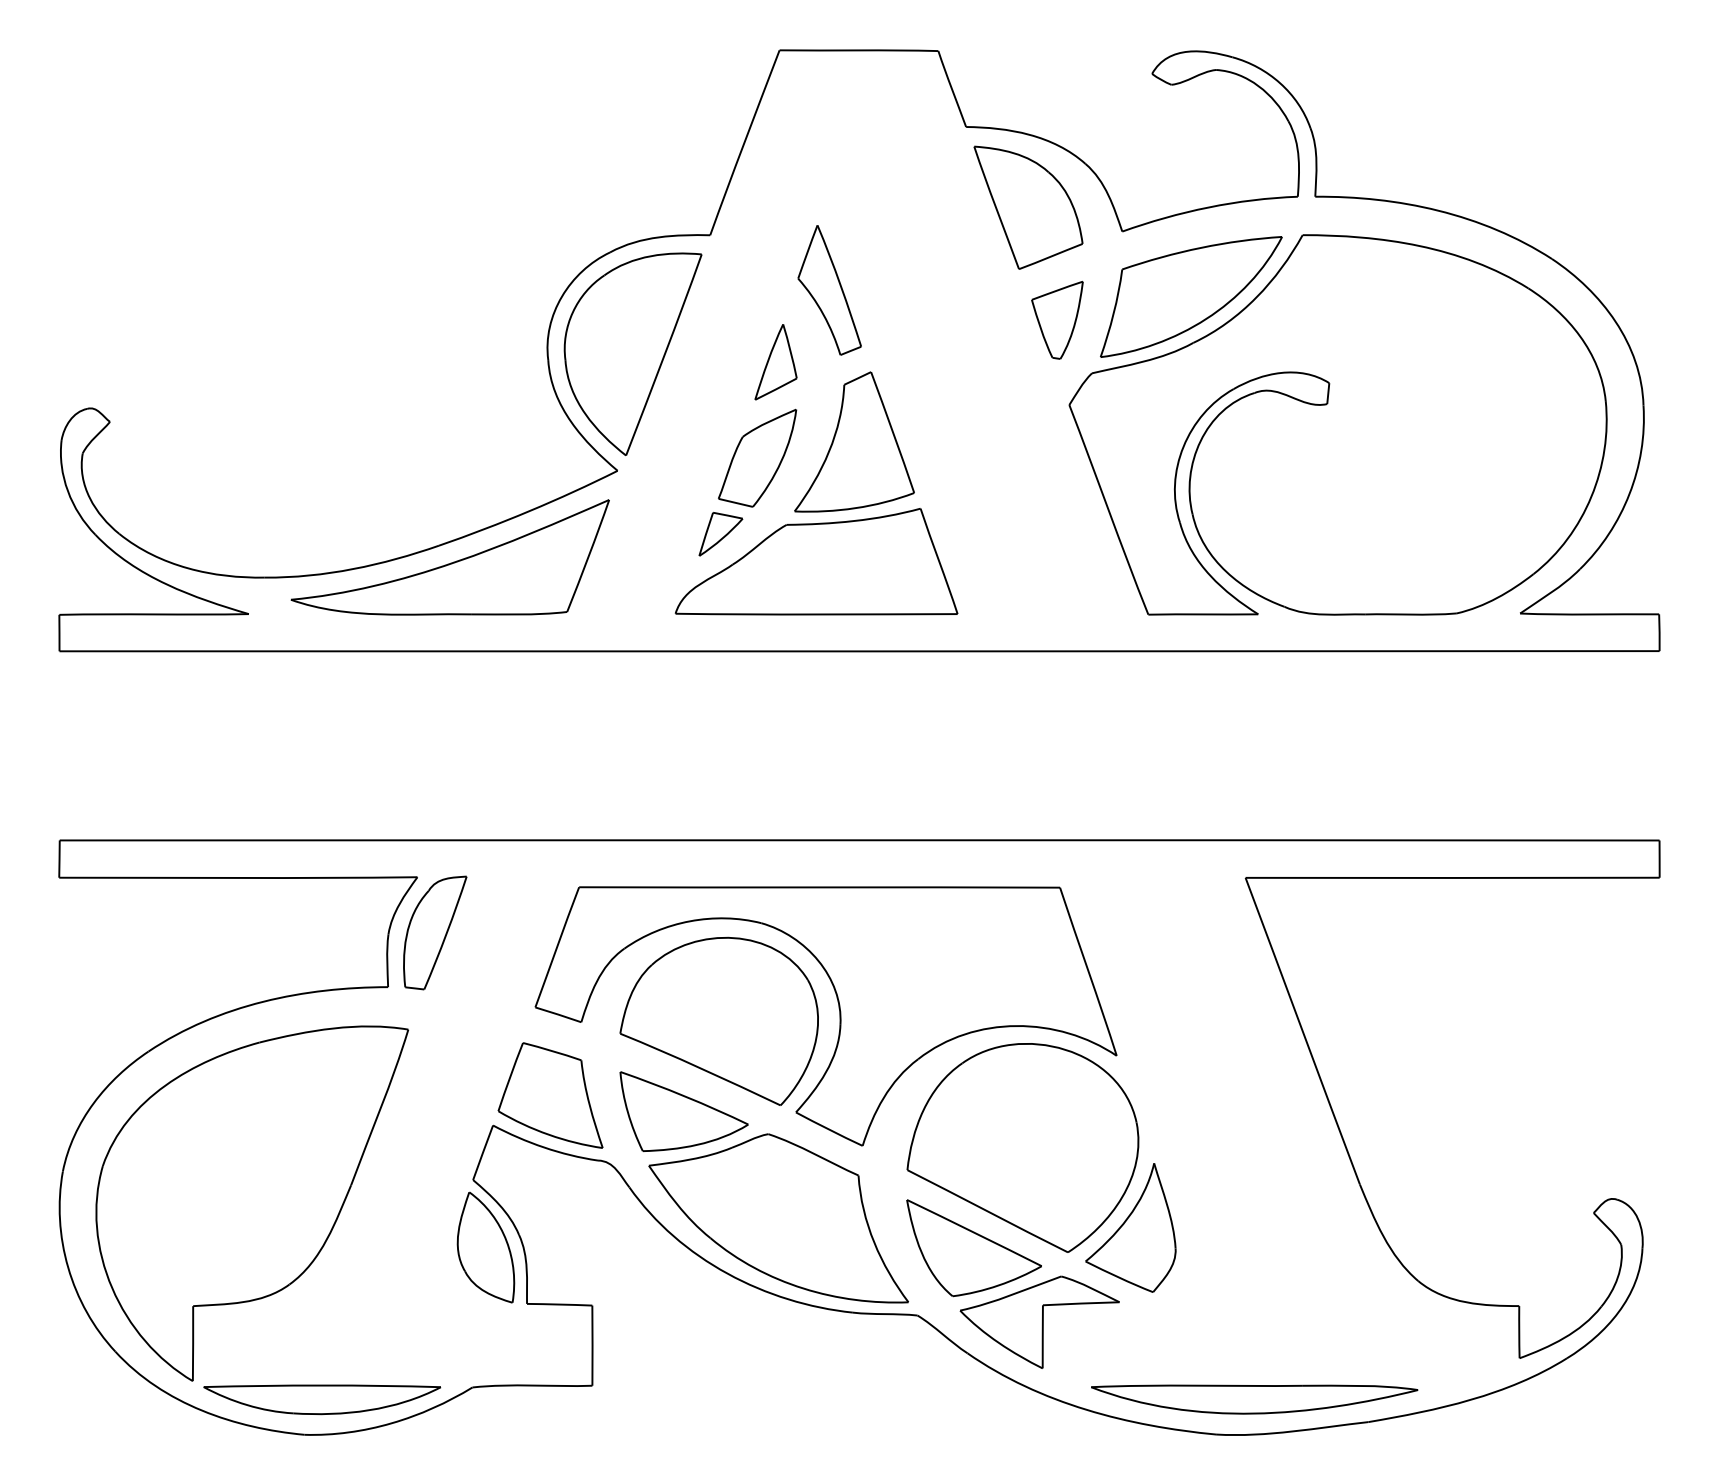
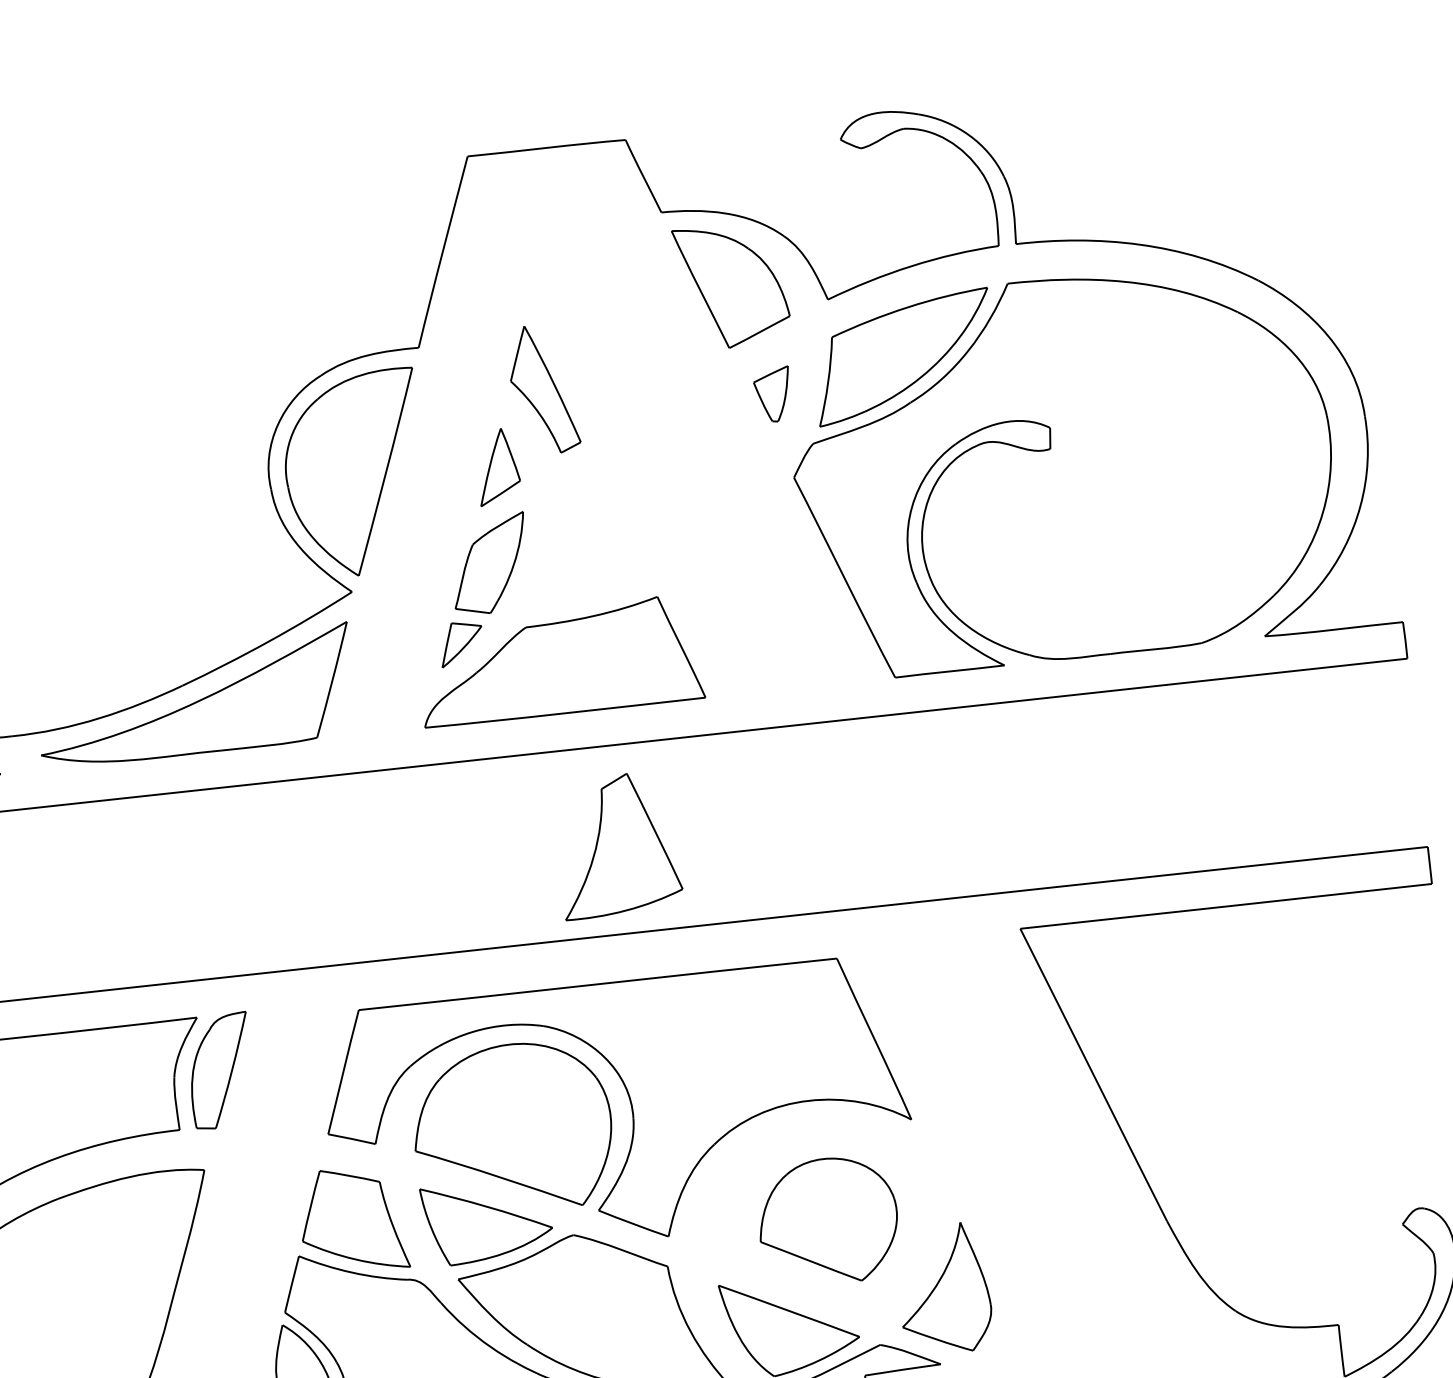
part: (1057, 320) -> (773, 395), size x0.7
part: (854, 441) -> (617, 844), moved
part: (1022, 1147) -> (827, 1220), size x0.6

